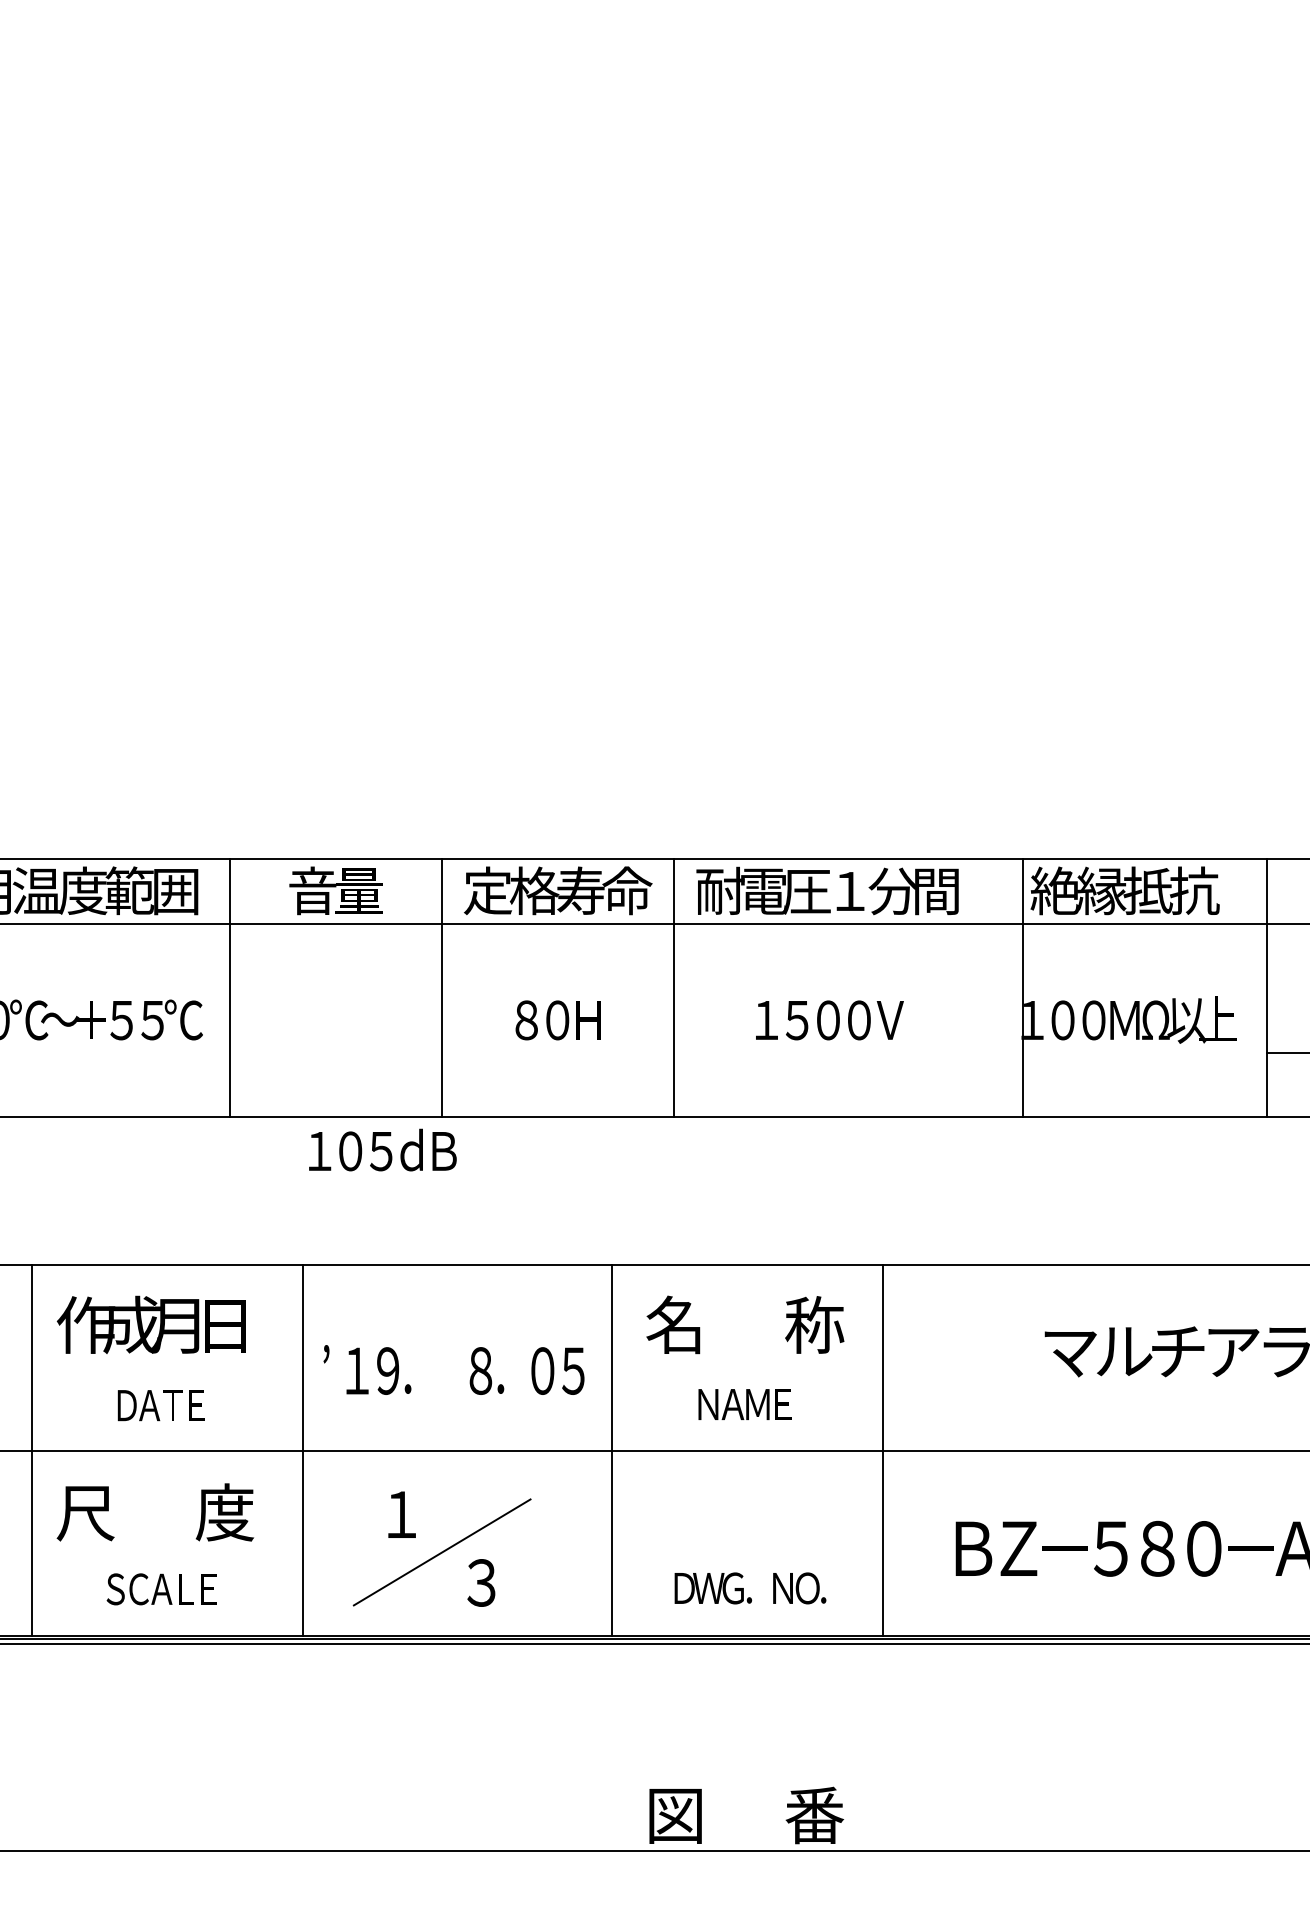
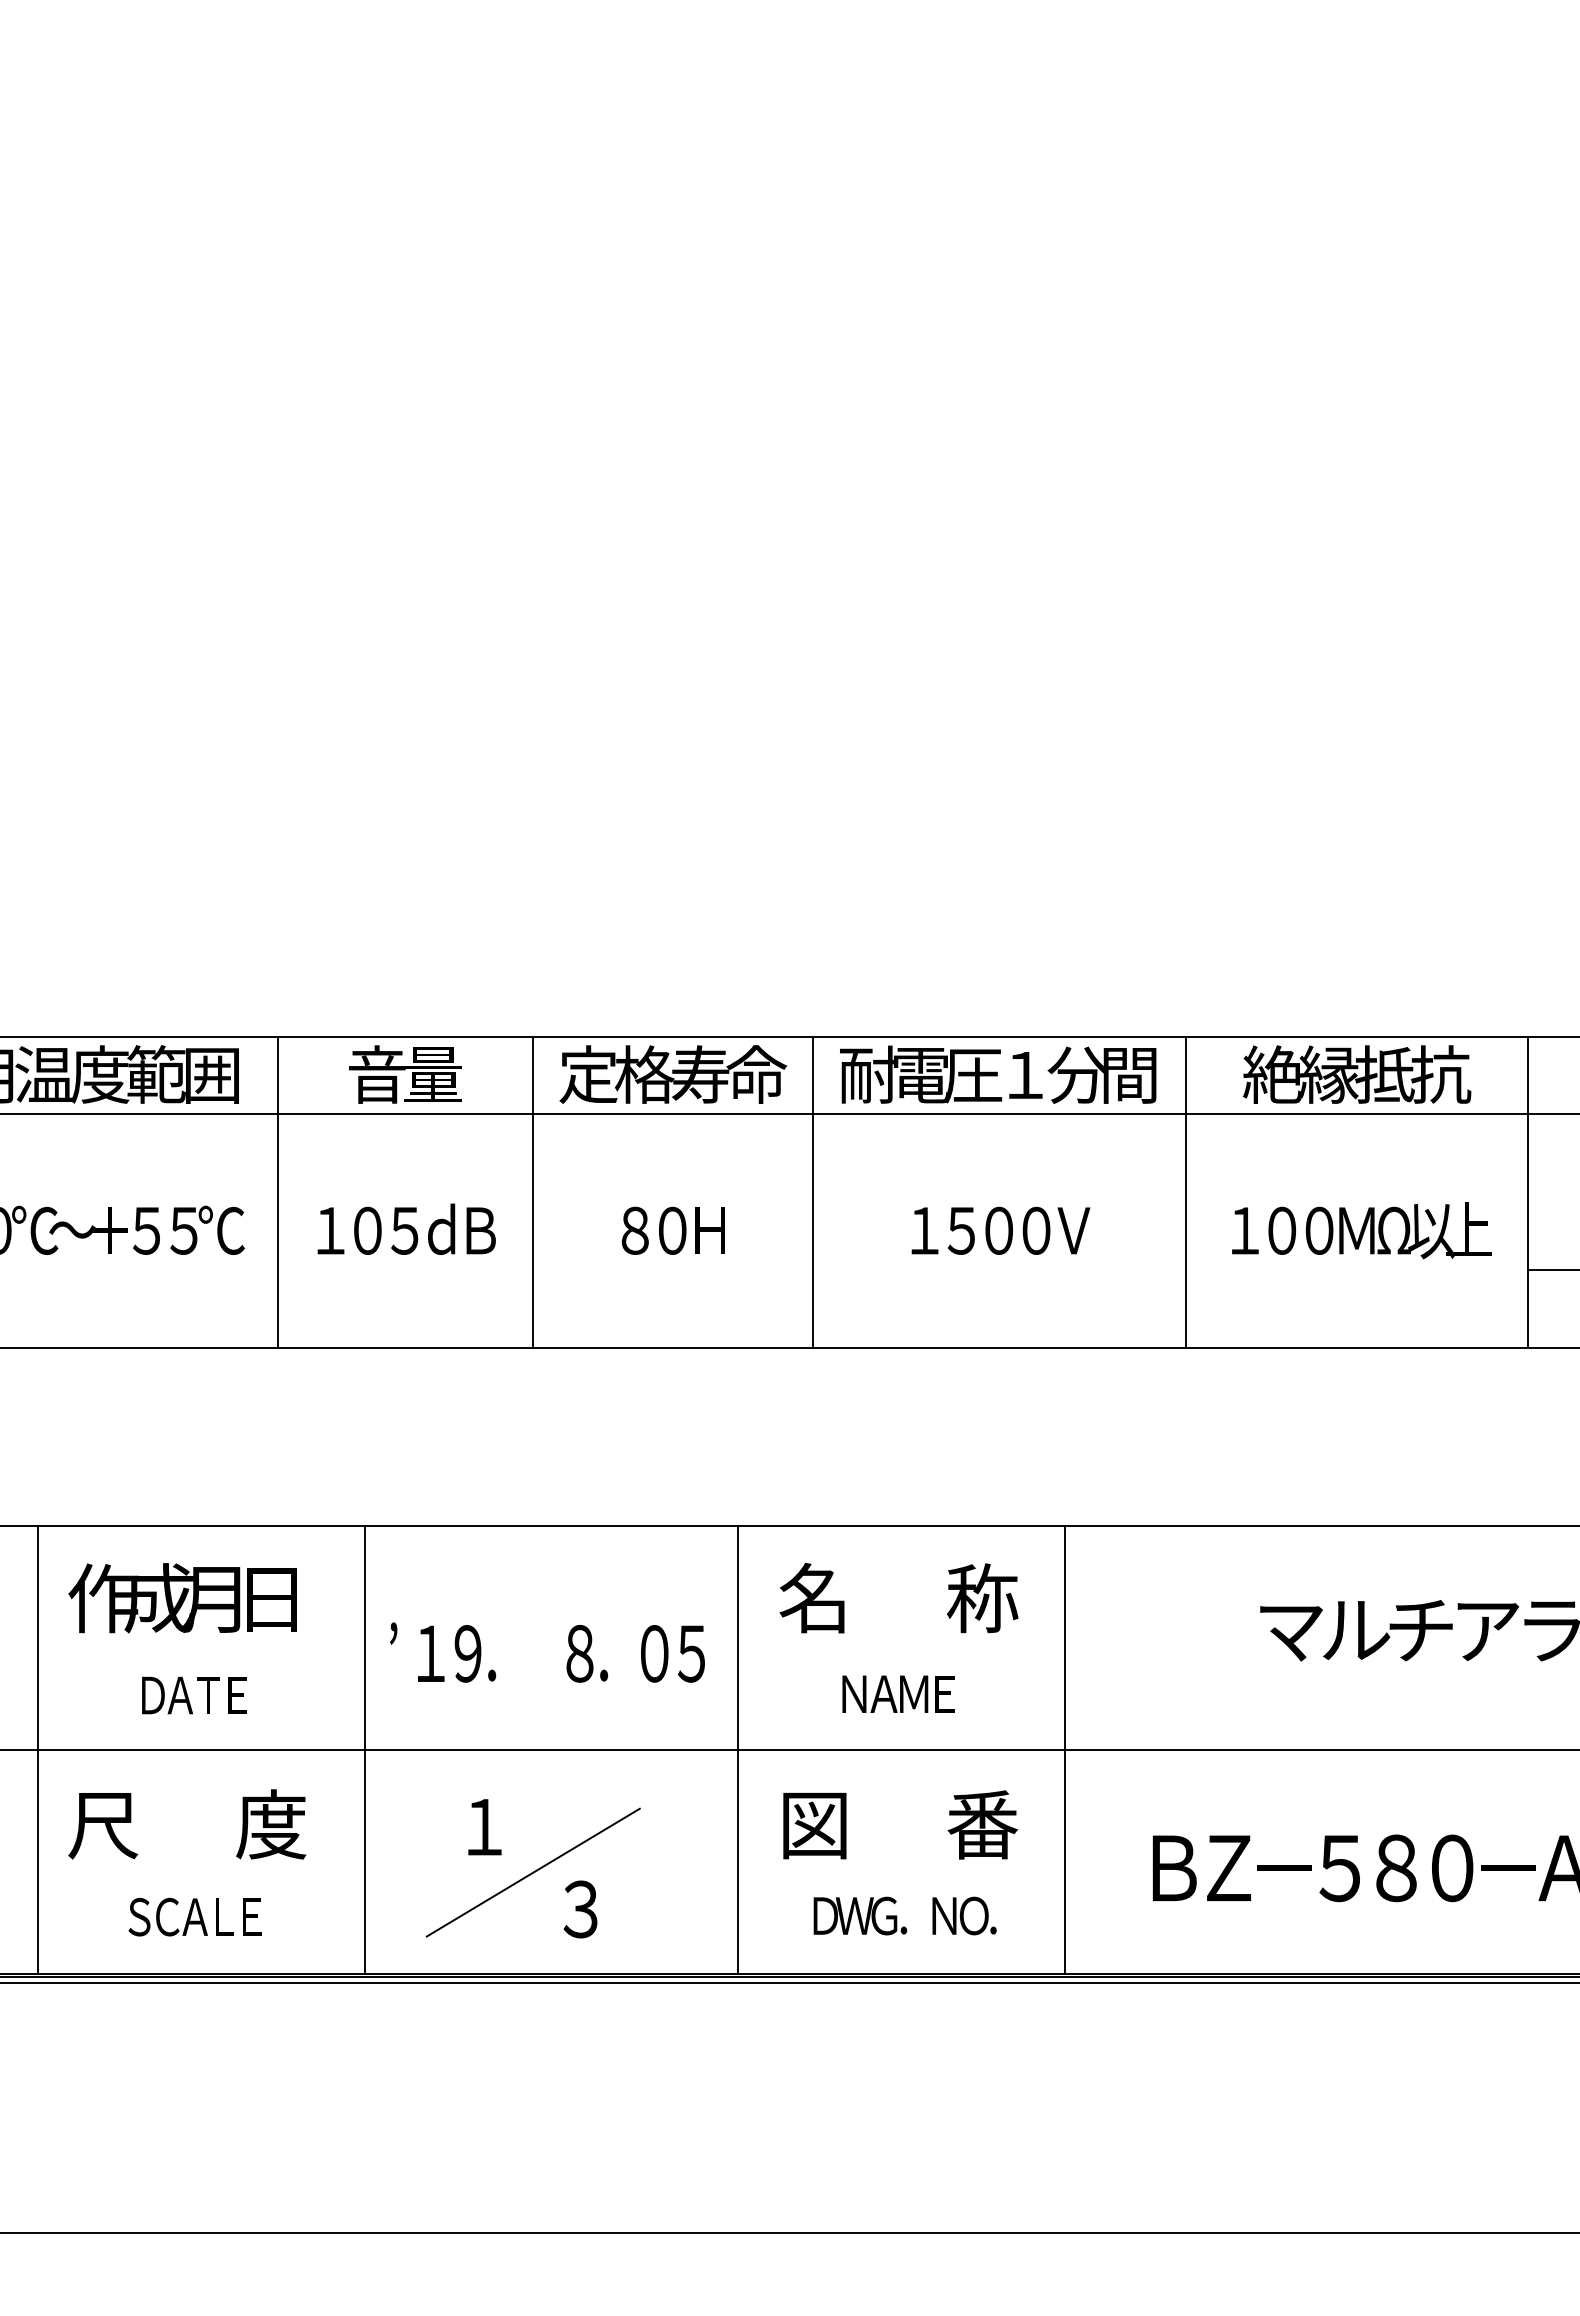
line: (1022, 987) -> (1185, 1191), moved
text: (382, 1149) -> (406, 1228), moved
text: (746, 1815) -> (900, 1824), moved

